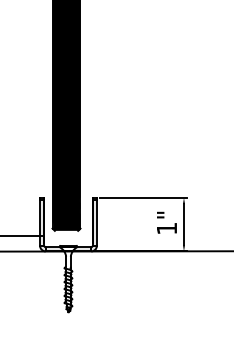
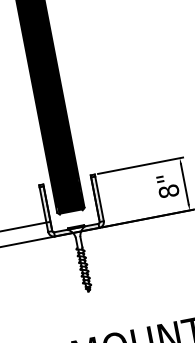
text: (166, 228) -> (168, 191), 1" -> 8"

